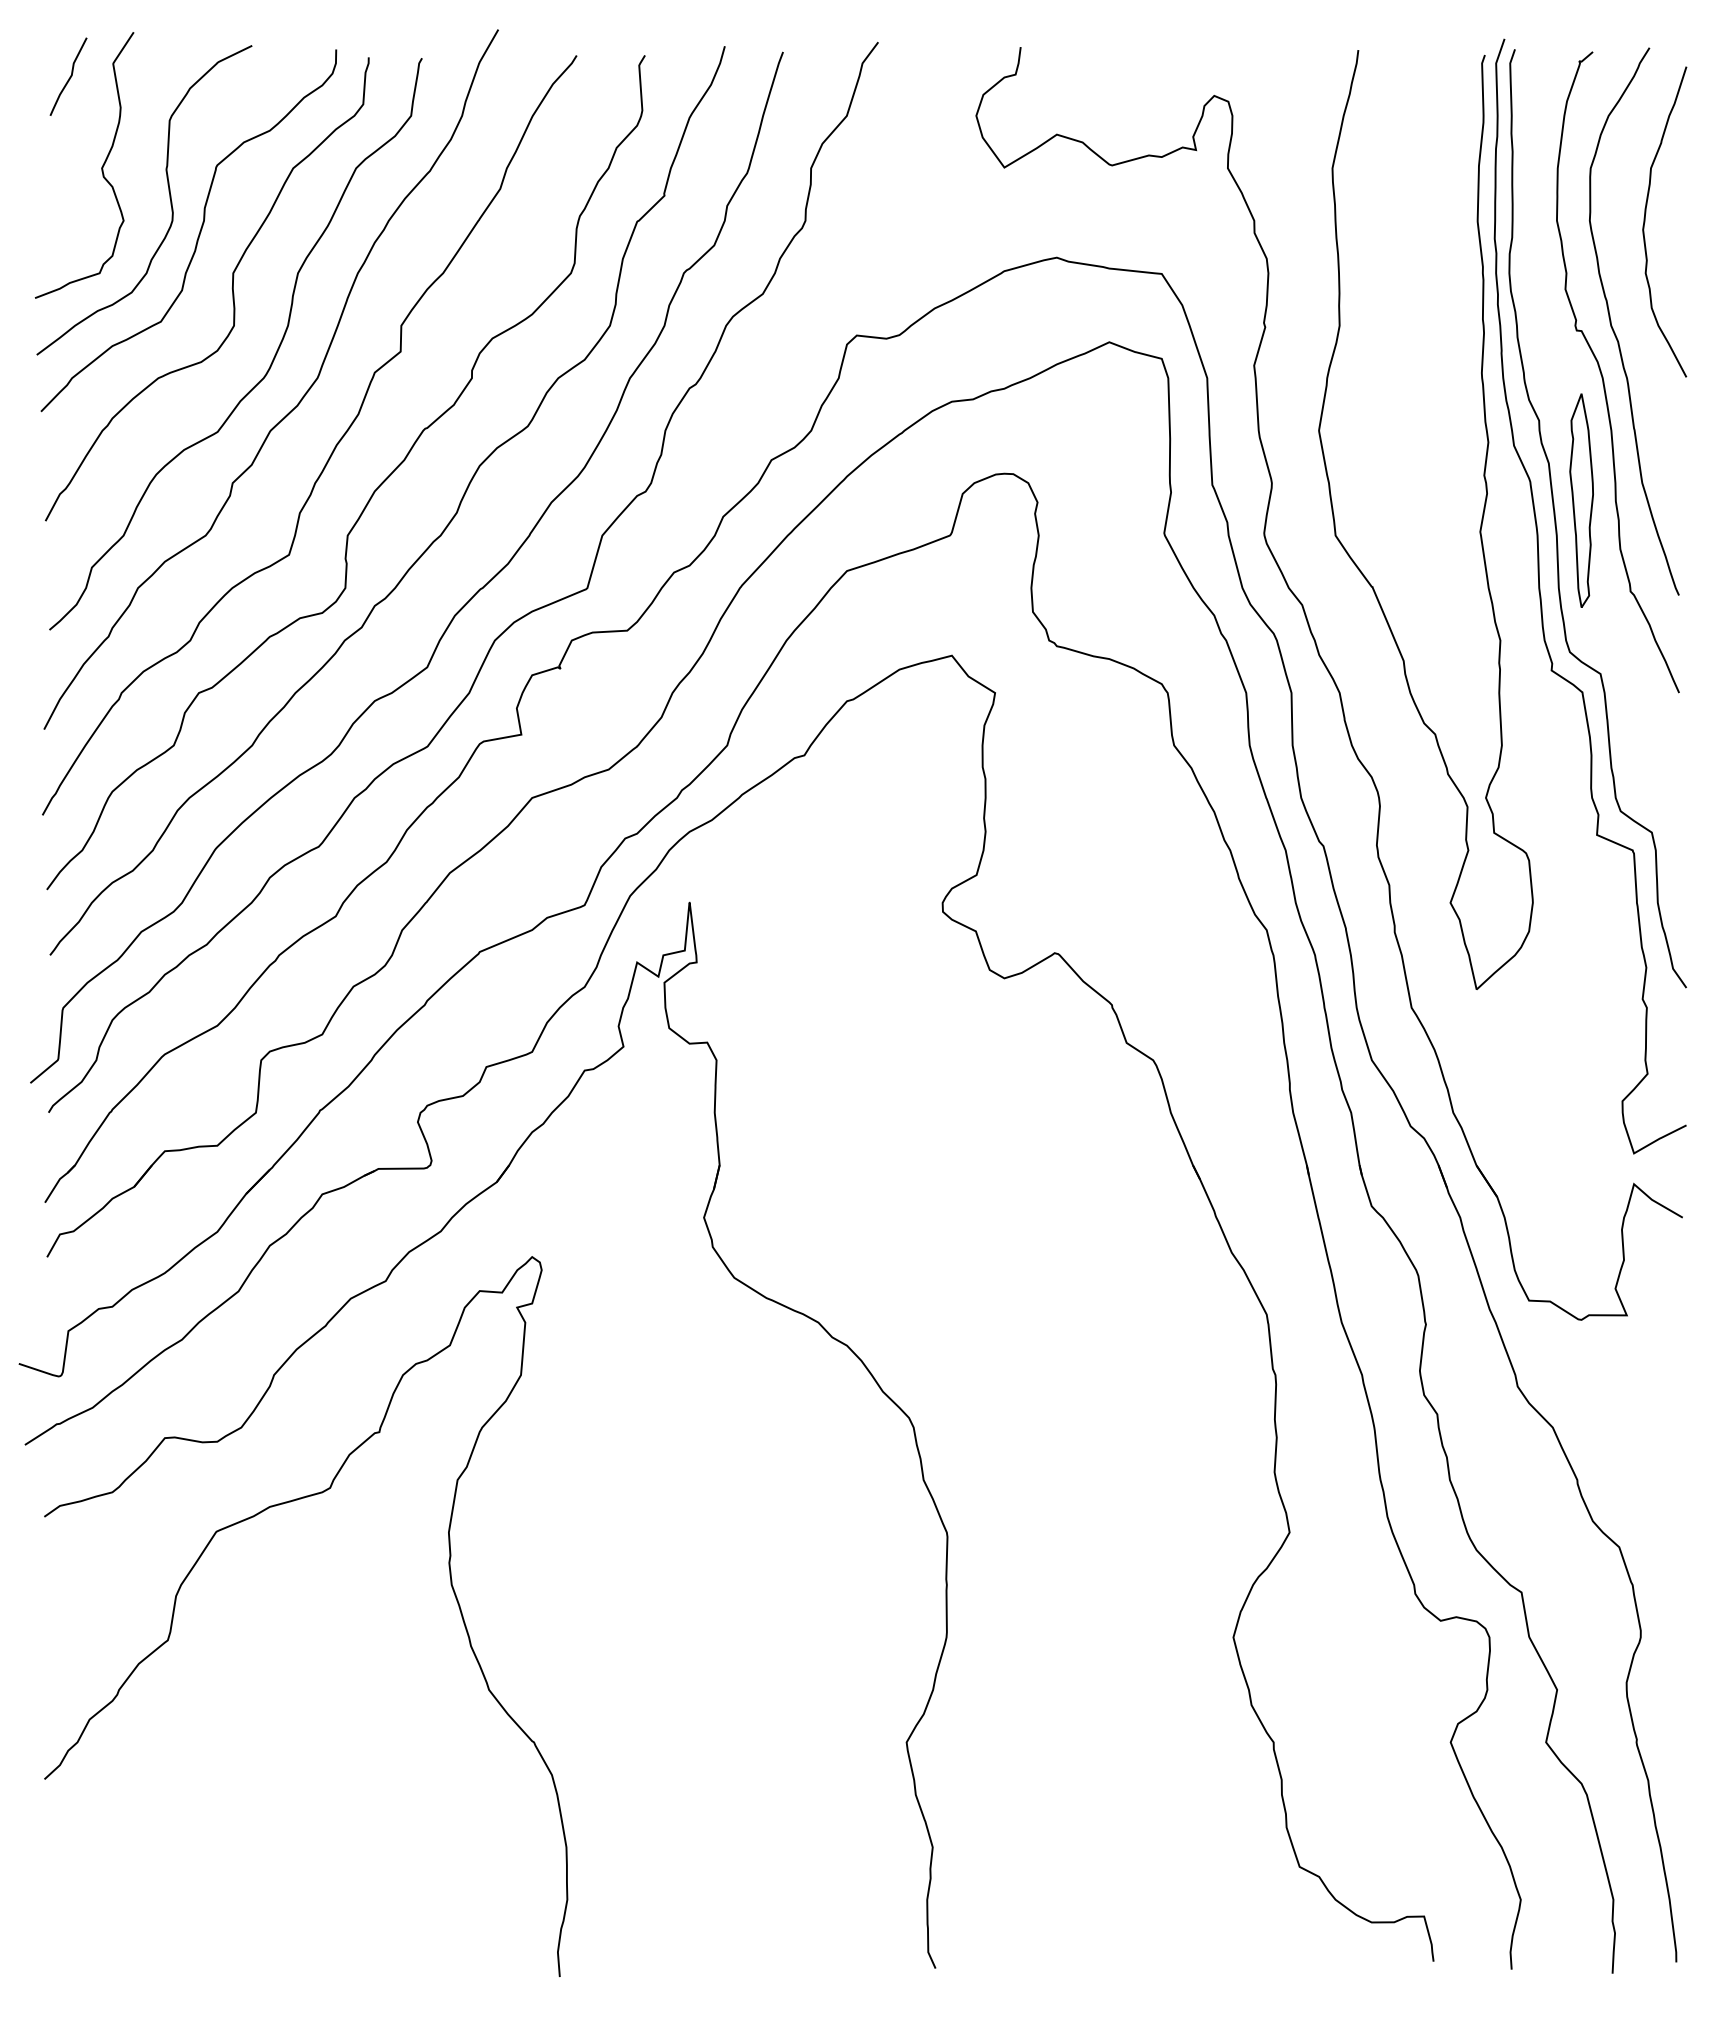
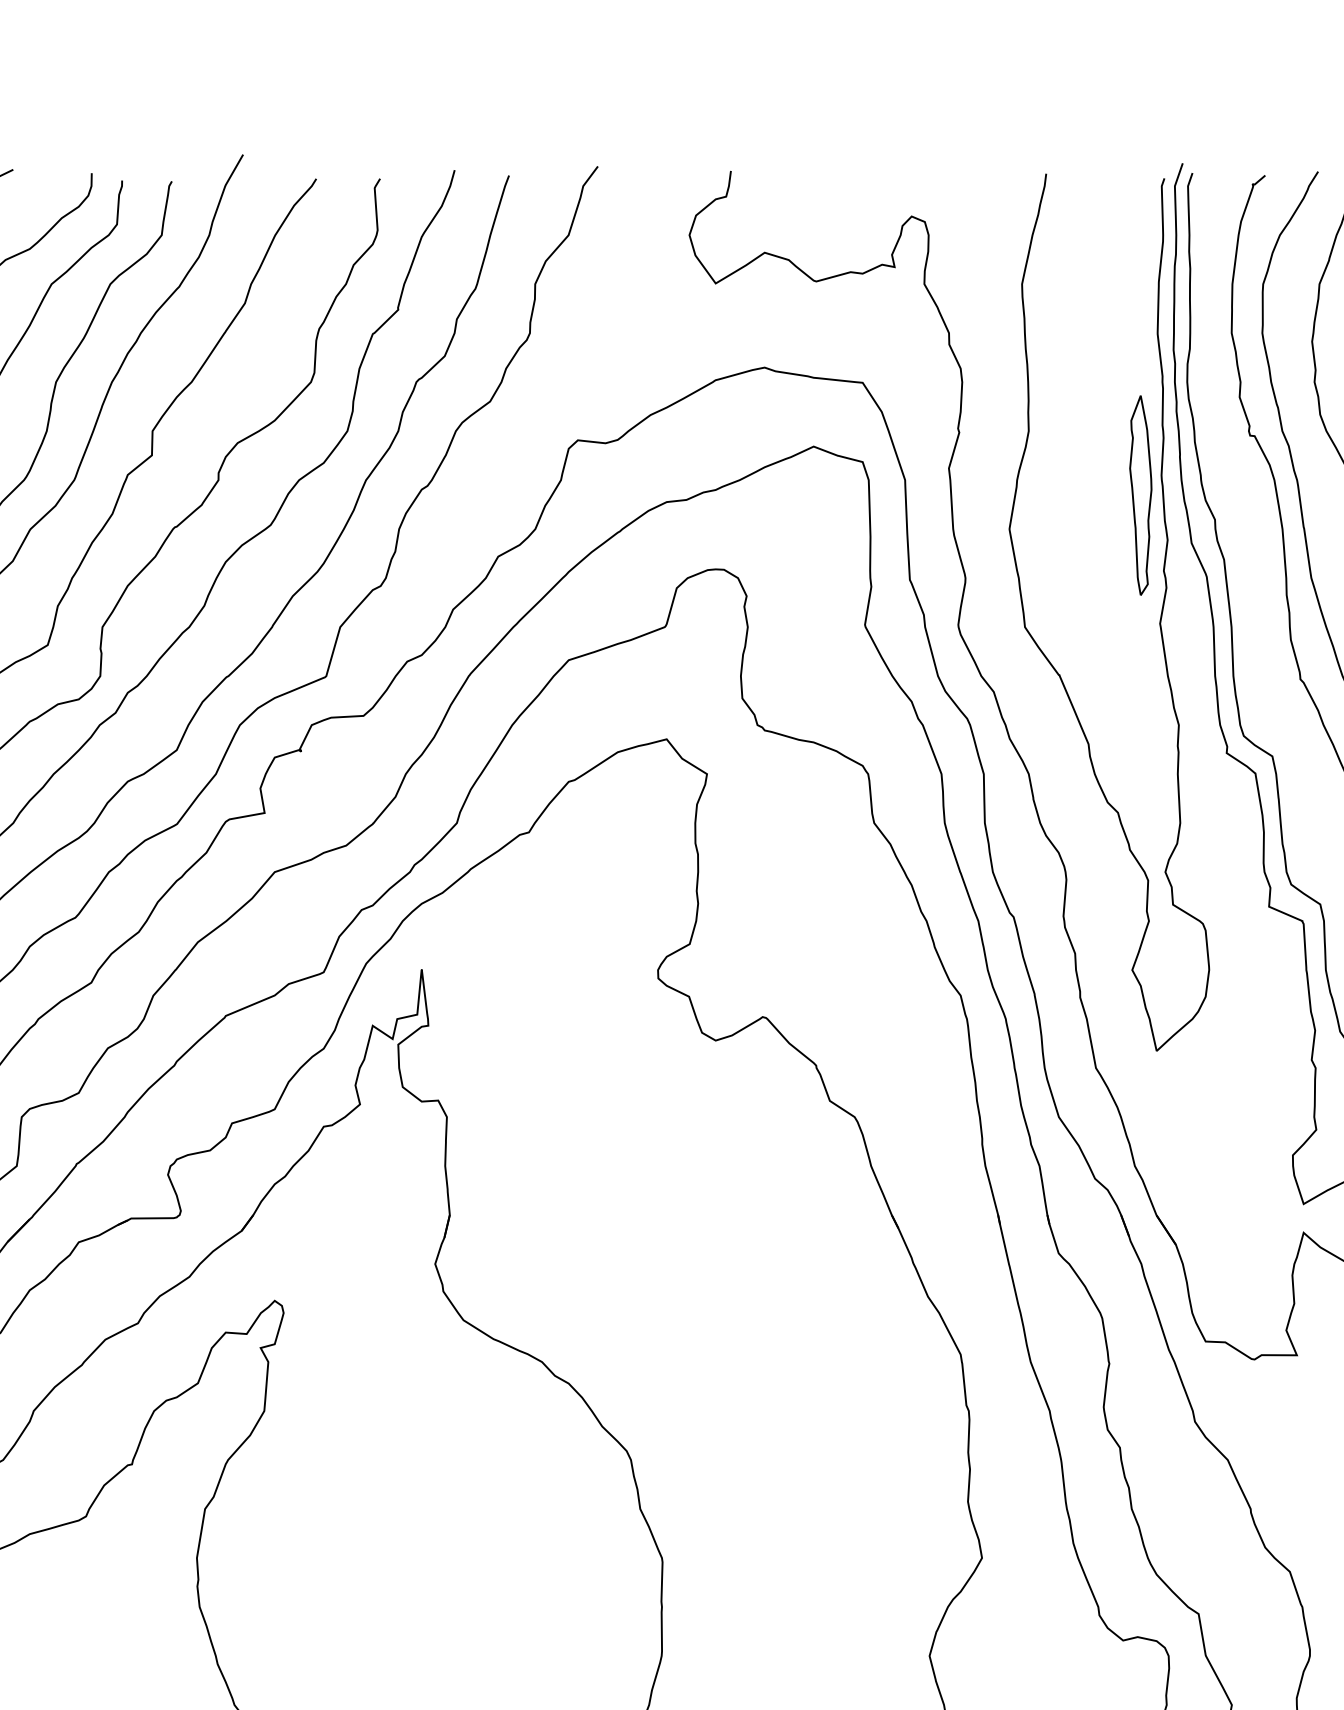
part: (1581, 500) -> (1140, 495), moved

